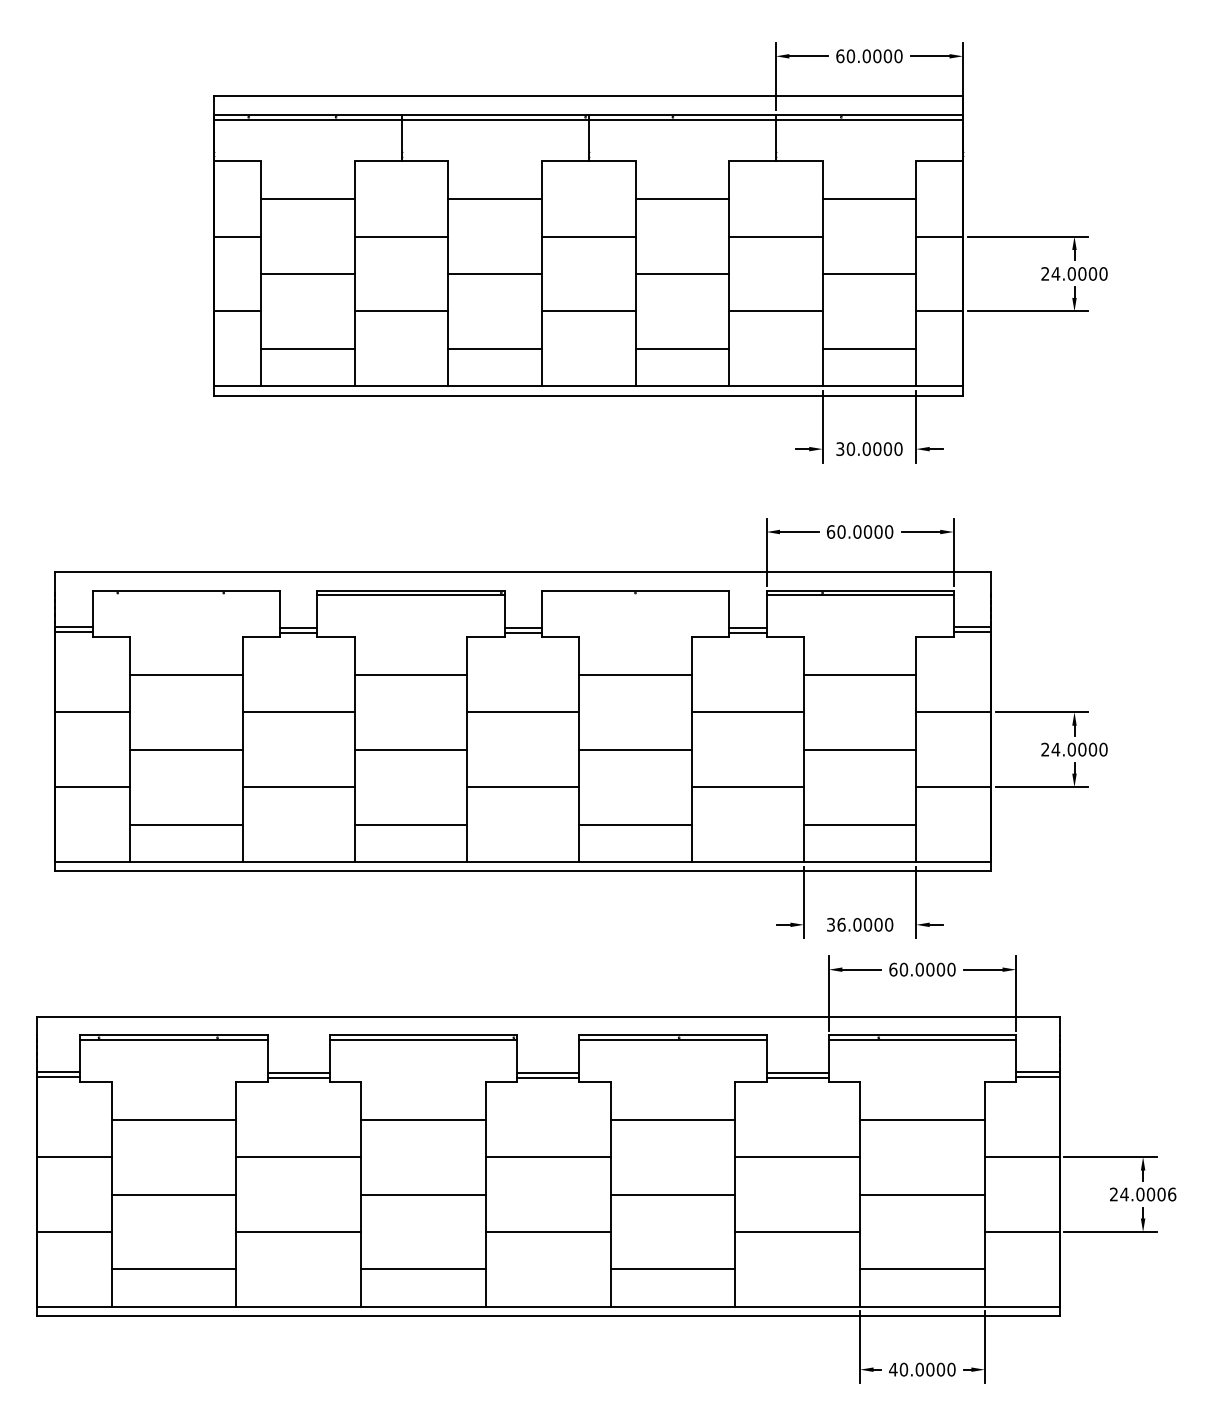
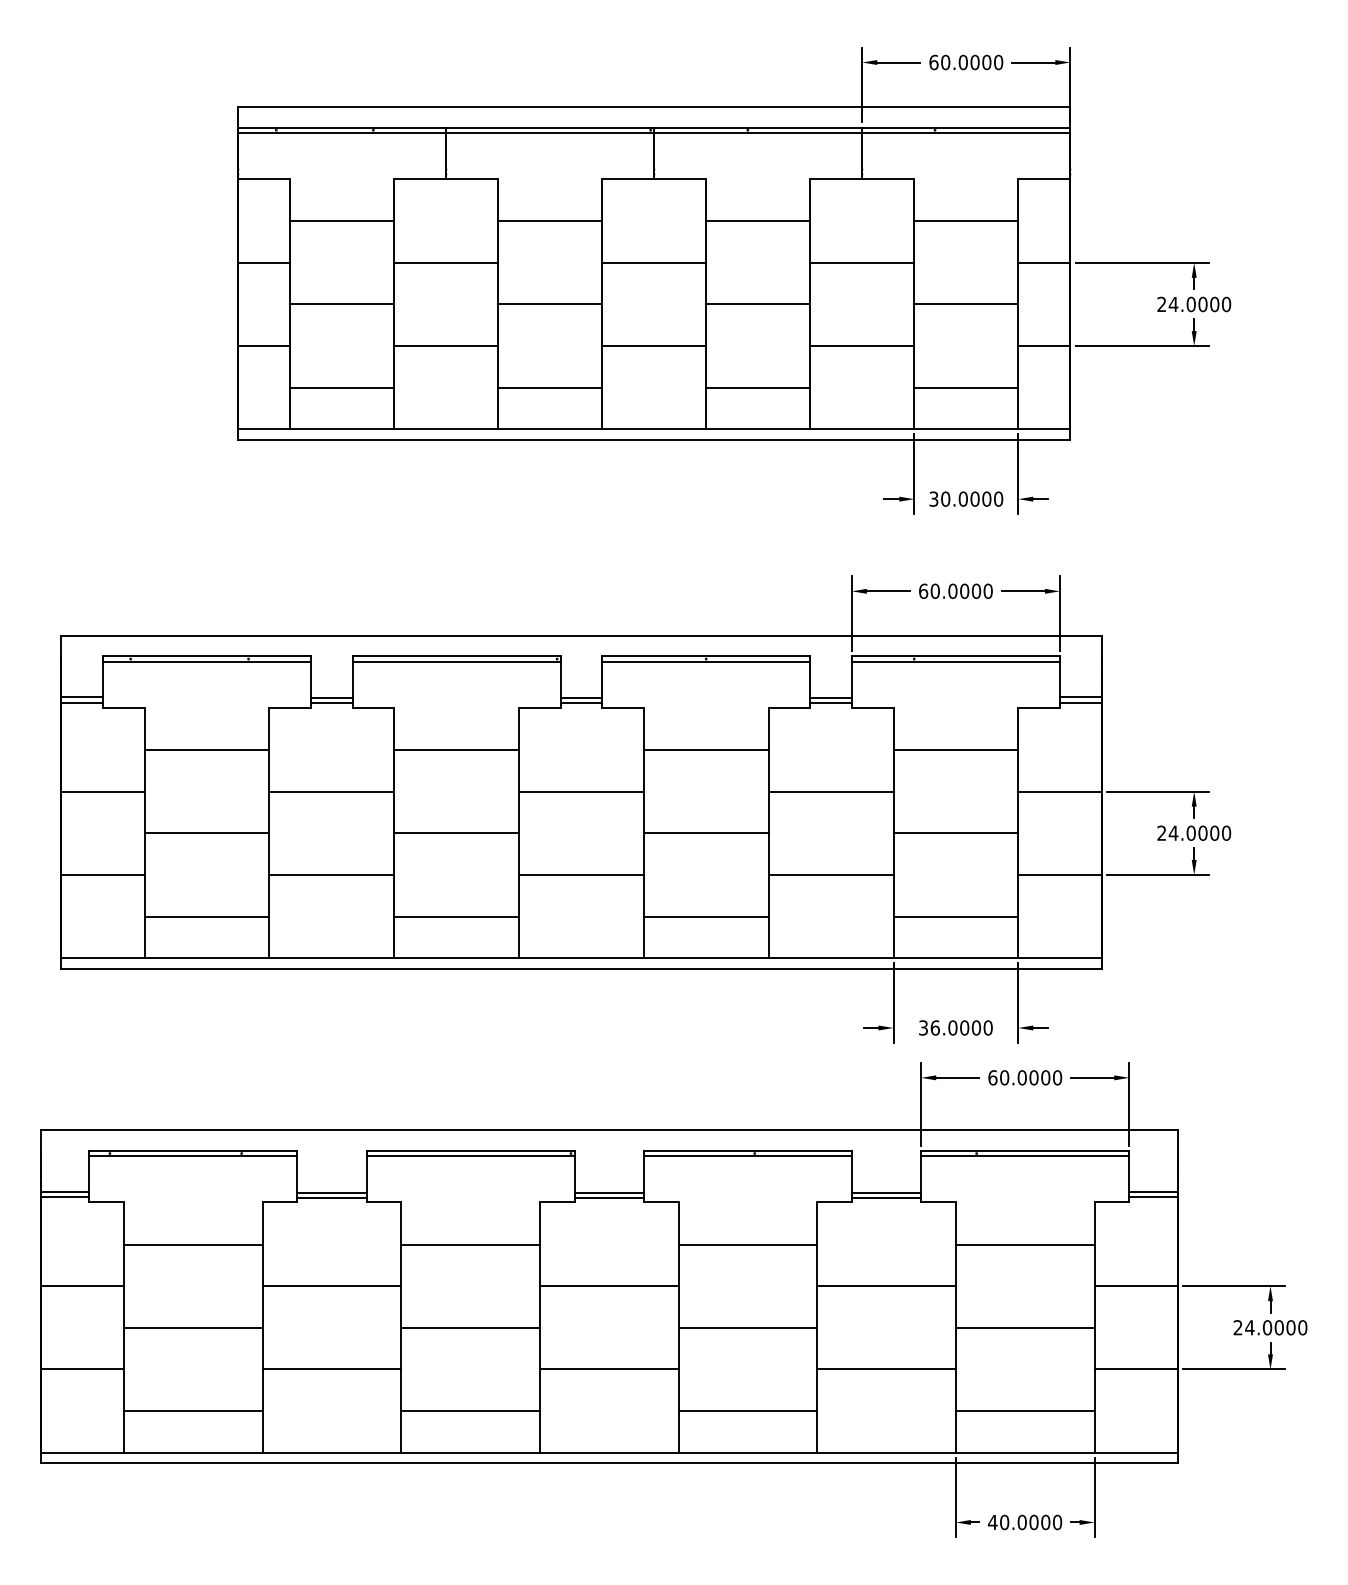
line: (186, 595) -> (207, 661), added
line: (635, 595) -> (706, 661), added
text: (1171, 1194) -> (1302, 1327), 24.0006 -> 24.0000

